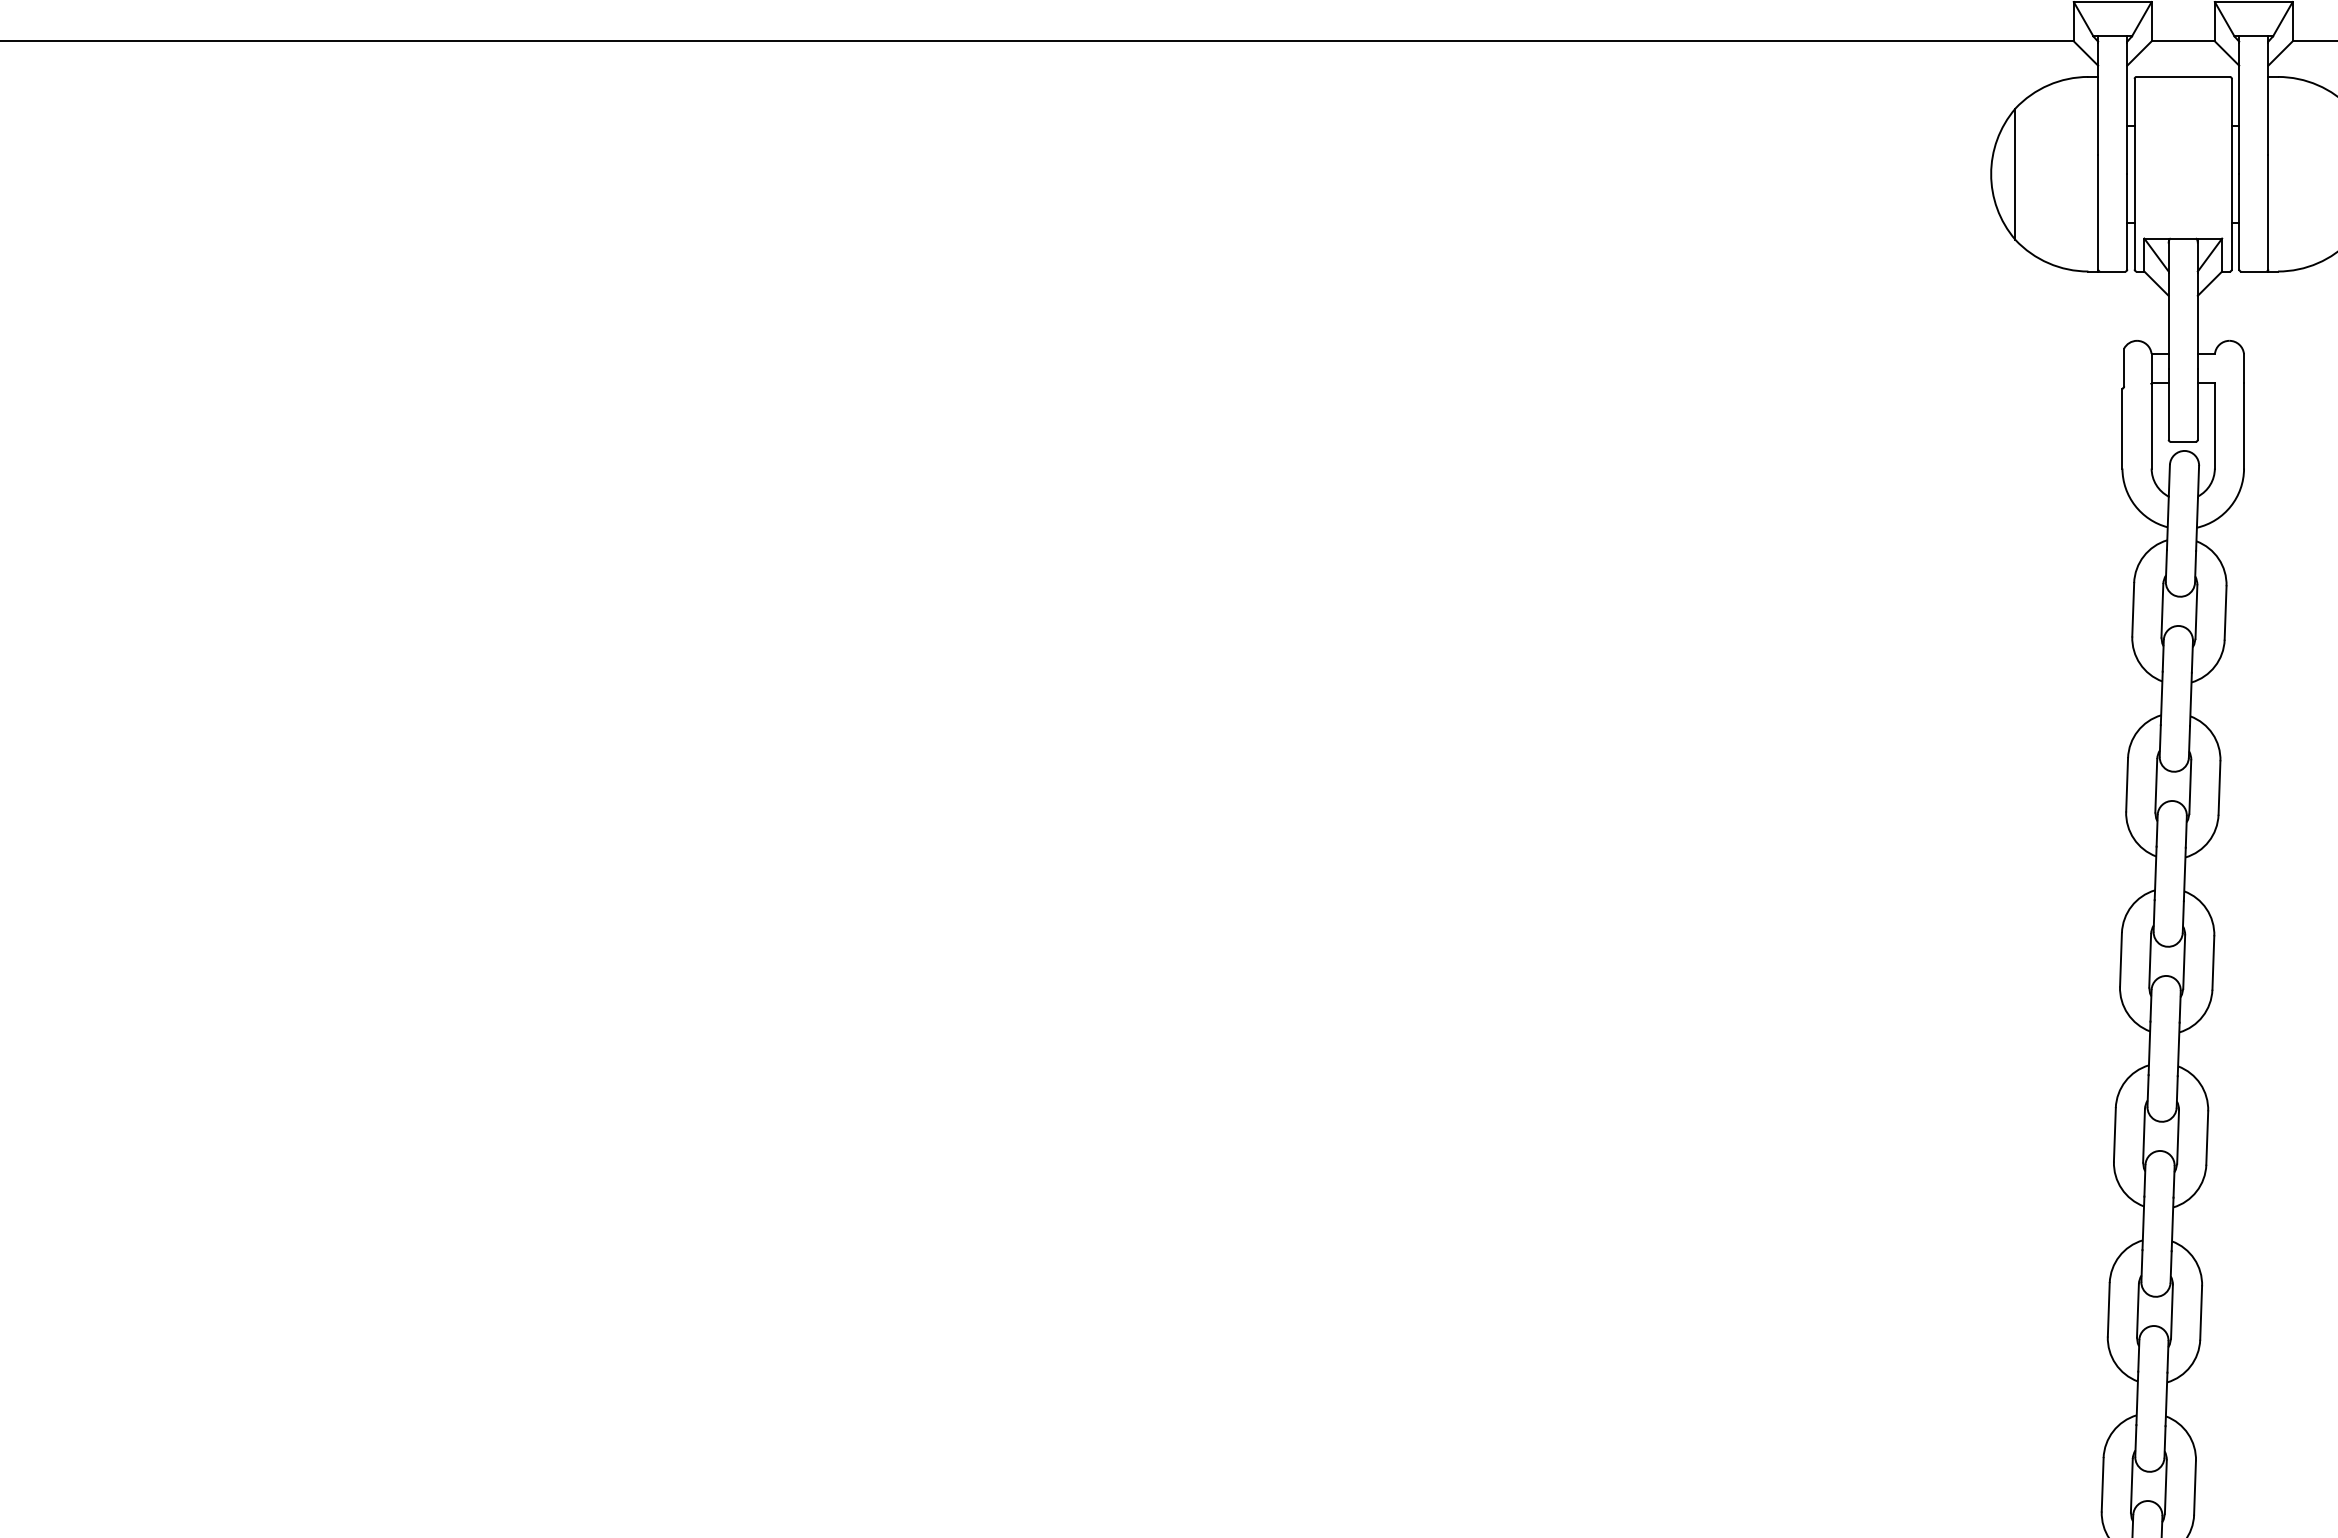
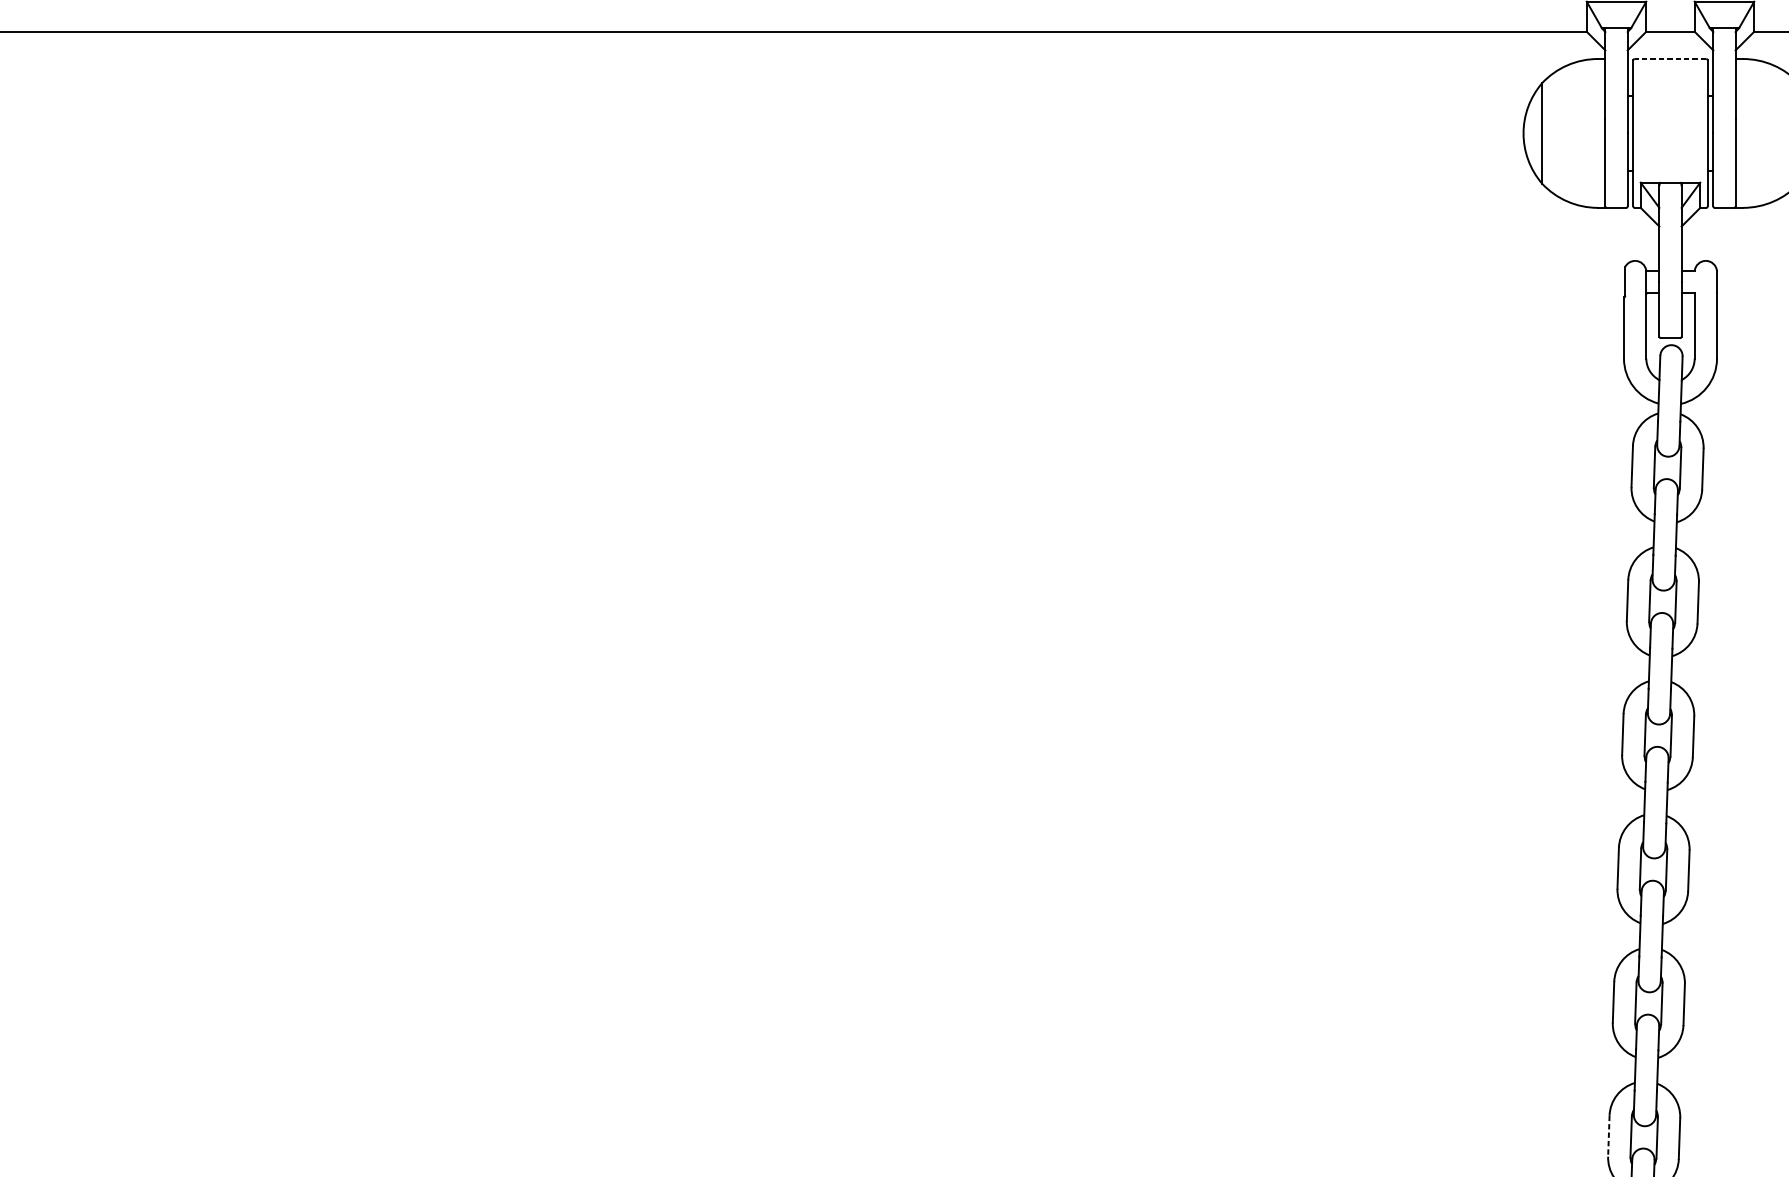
line: (2183, 76) -> (1670, 58), solid -> dashed
line: (2102, 1484) -> (1608, 1135), solid -> dashed

